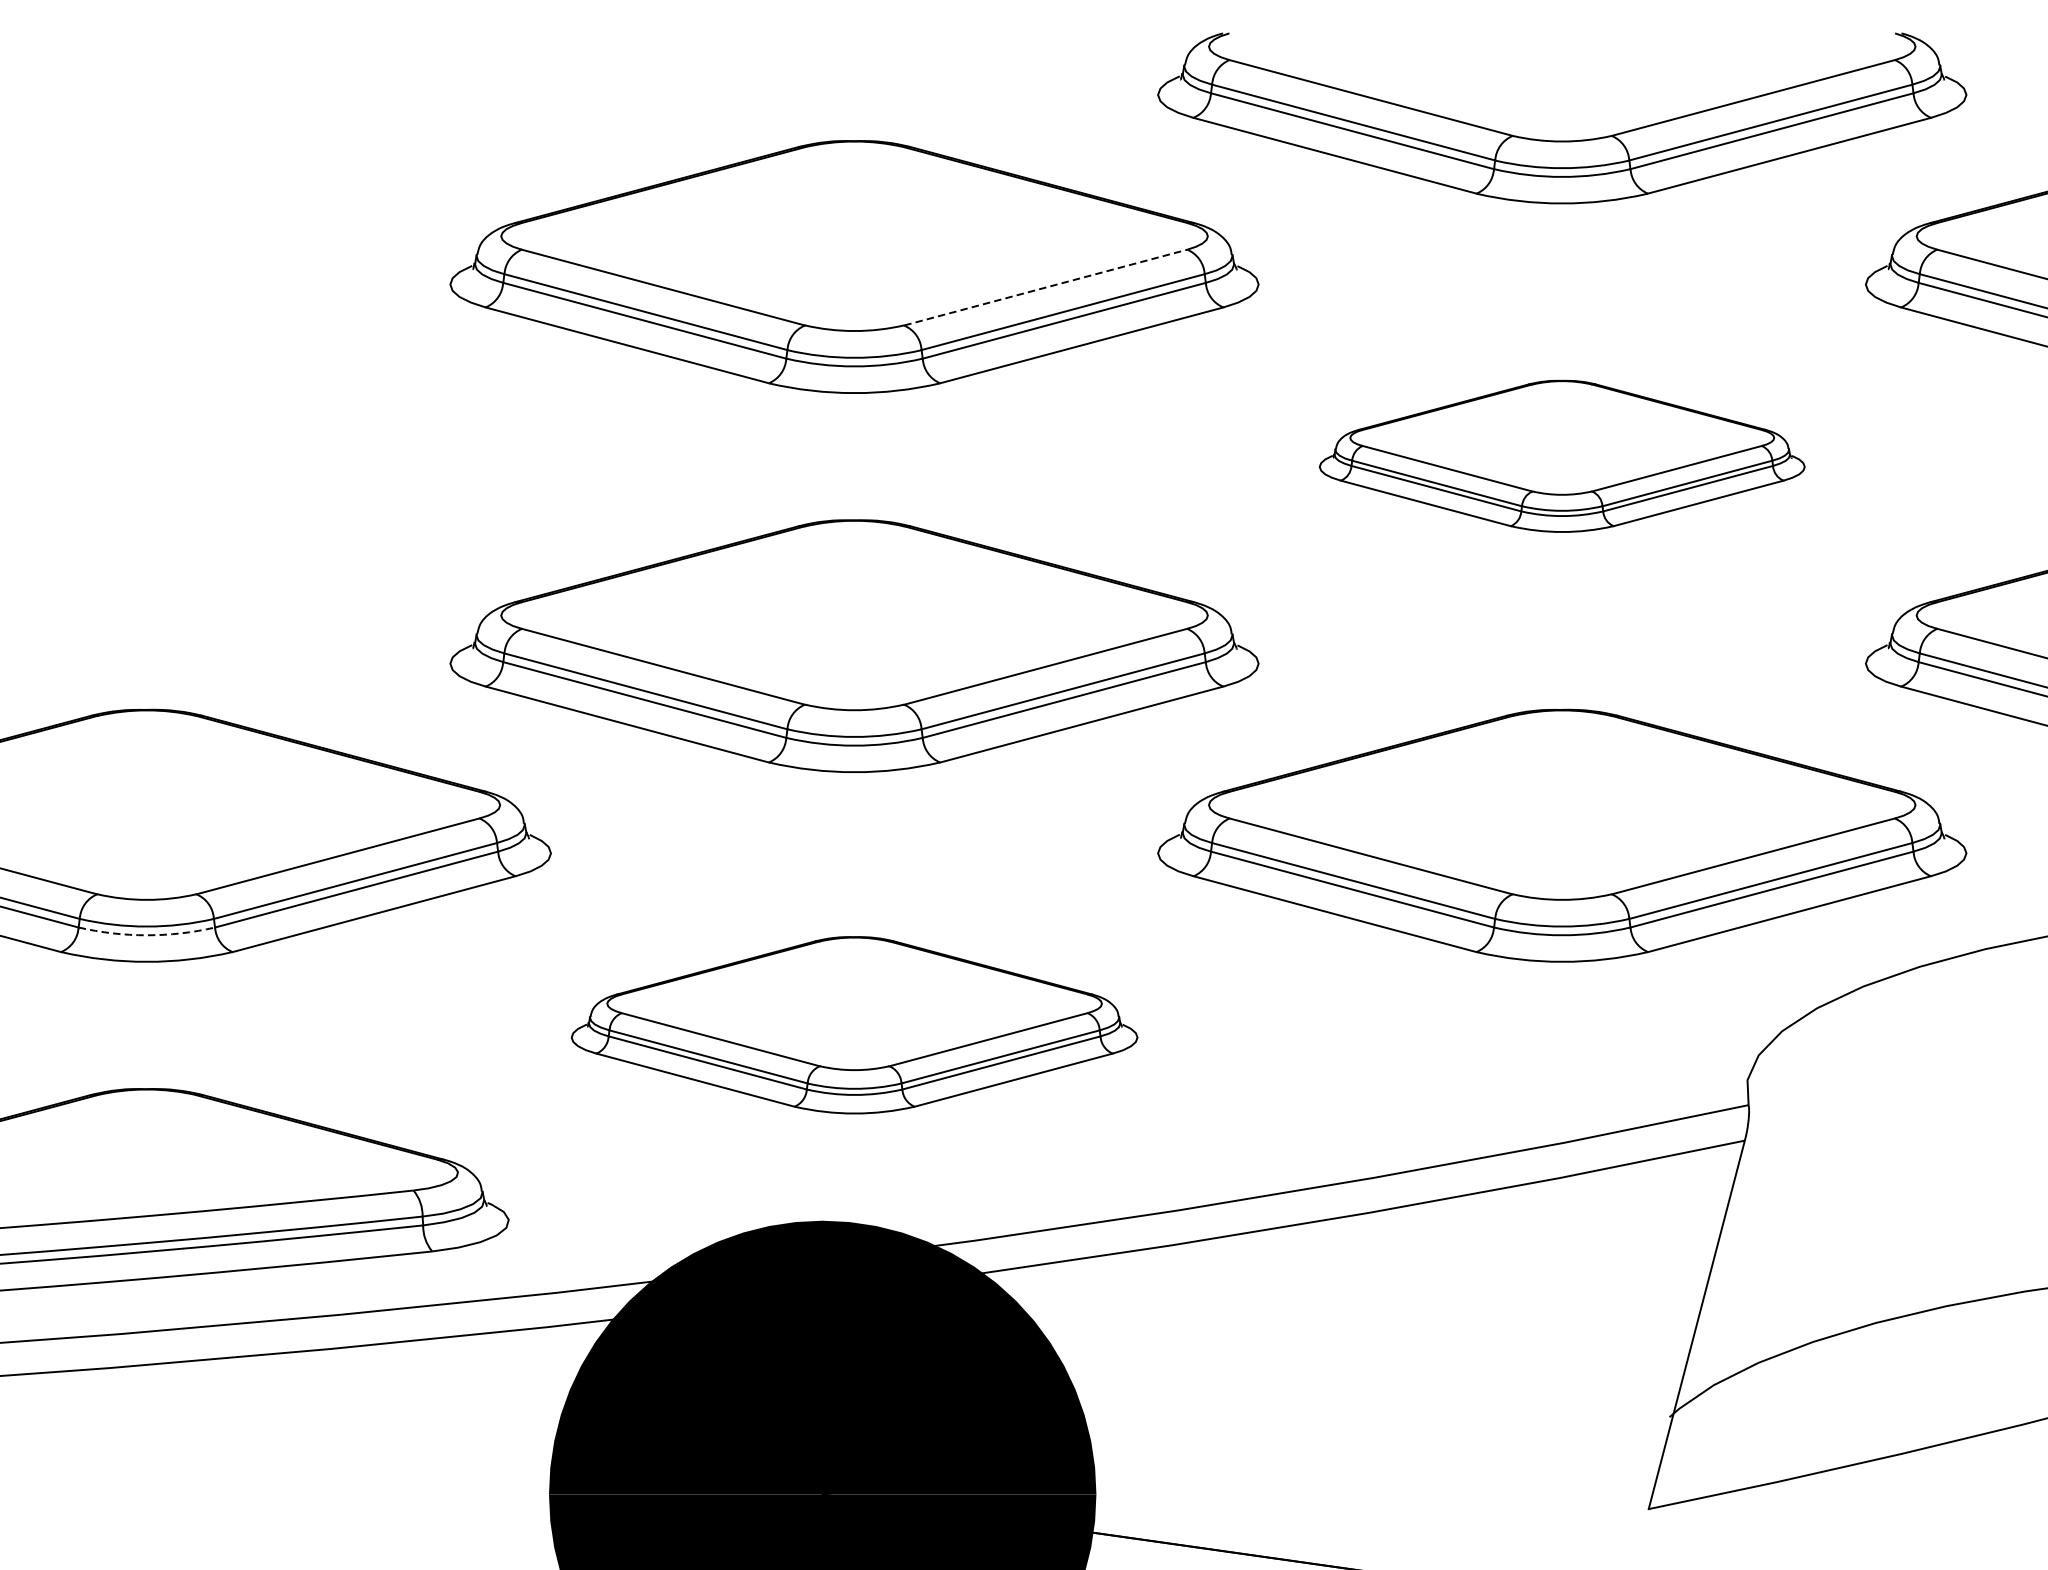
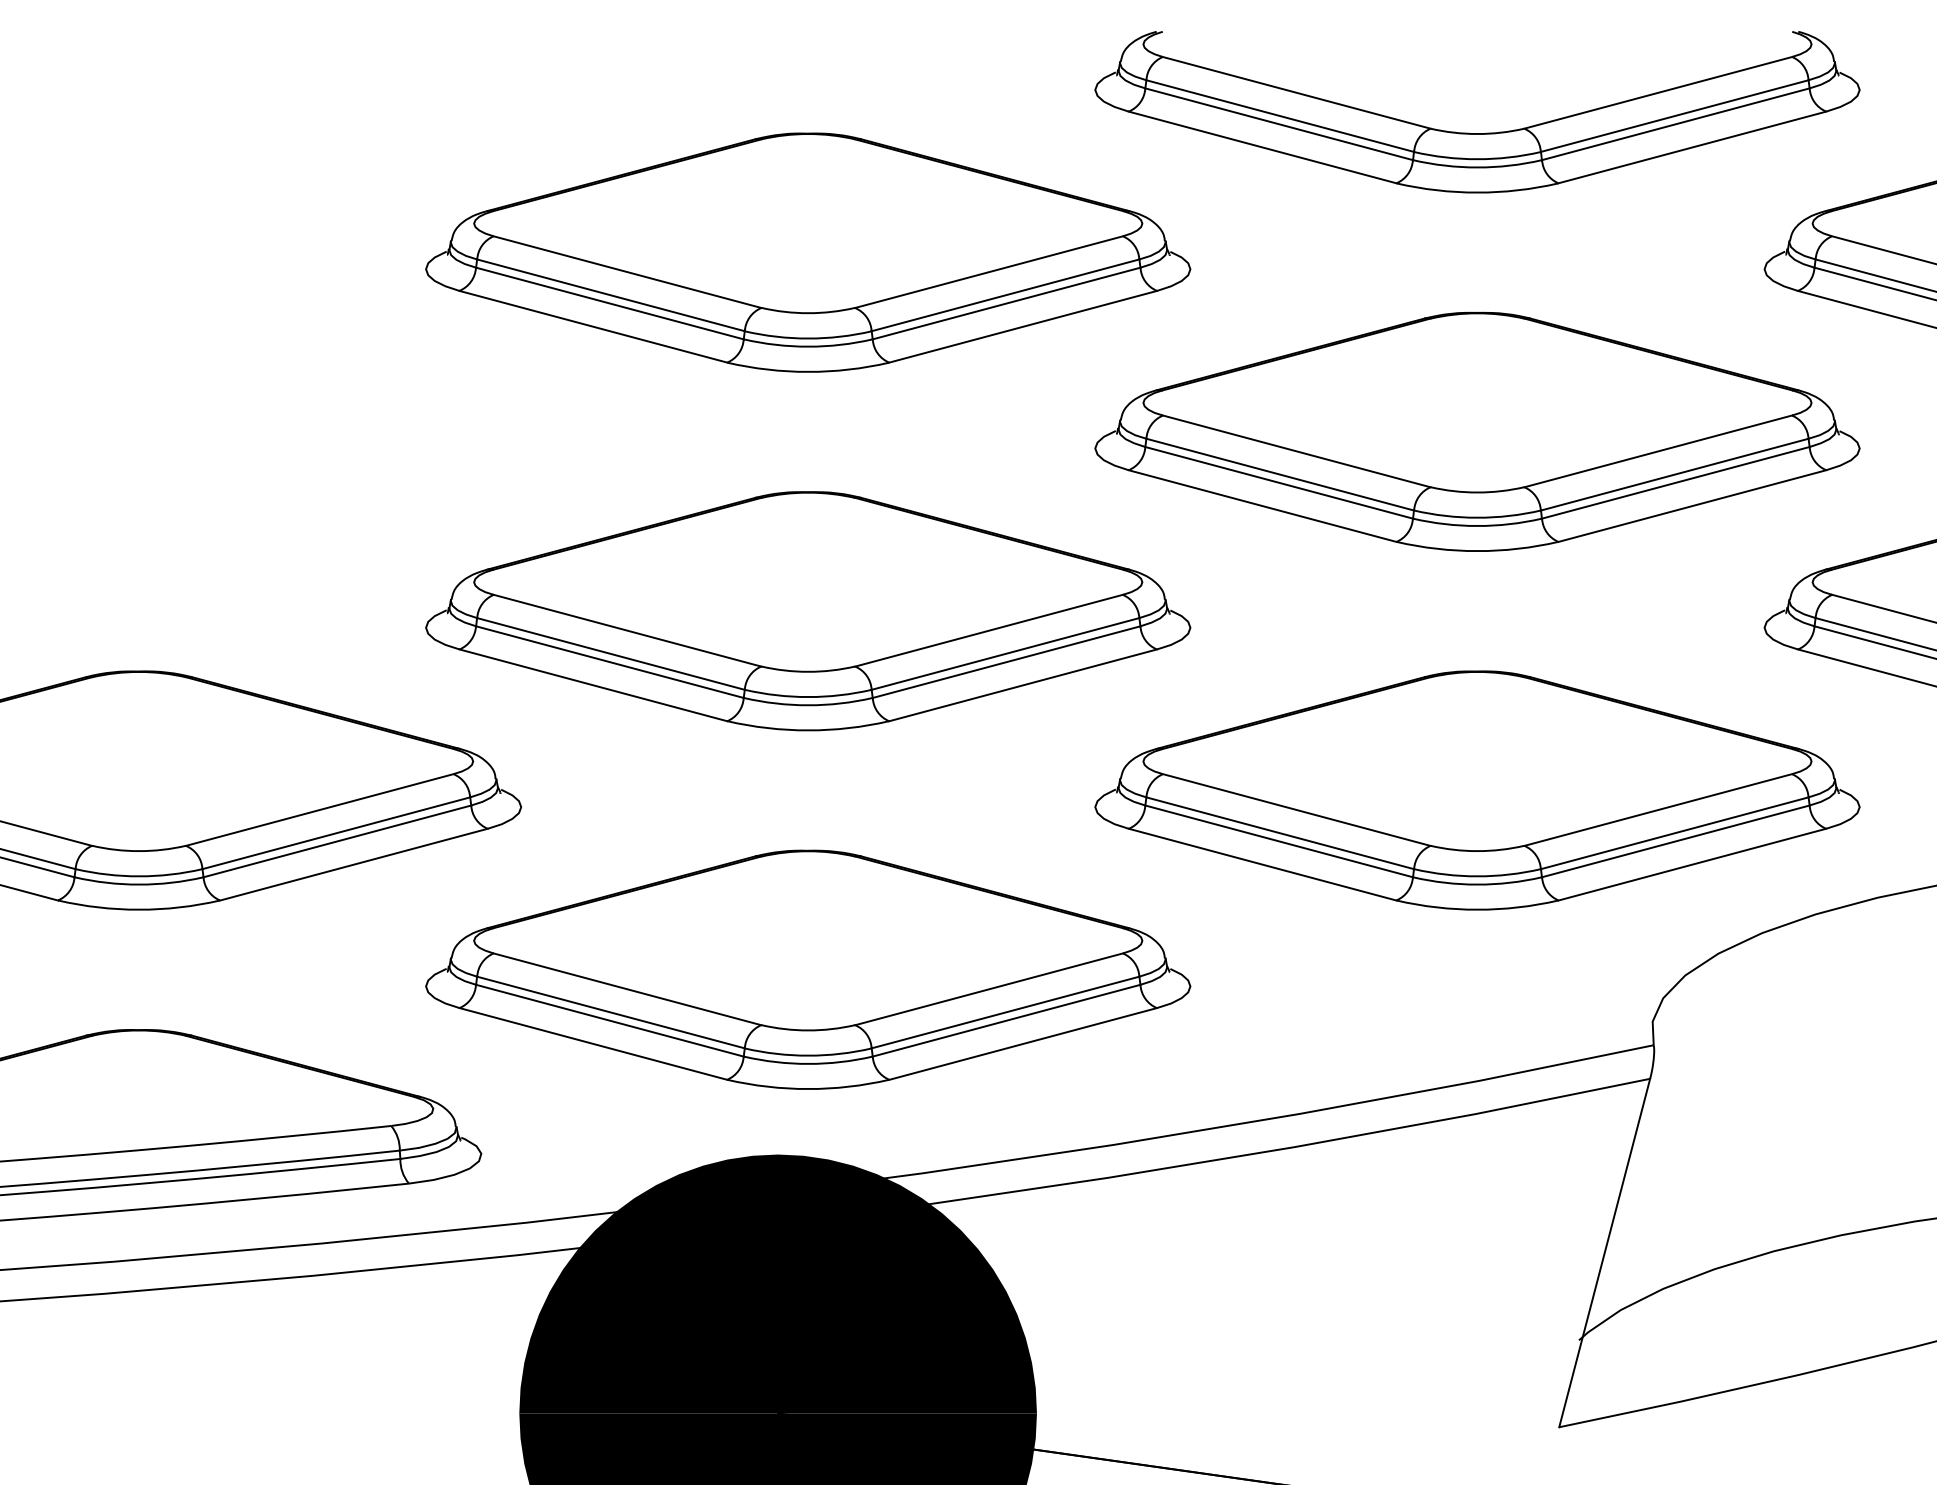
line: (1046, 287) -> (989, 272), dashed -> solid
part: (1562, 456) -> (1477, 431), size x1.67
arc: (147, 935) -> (139, 884), dashed -> solid
part: (854, 1025) -> (808, 969), size x1.43

